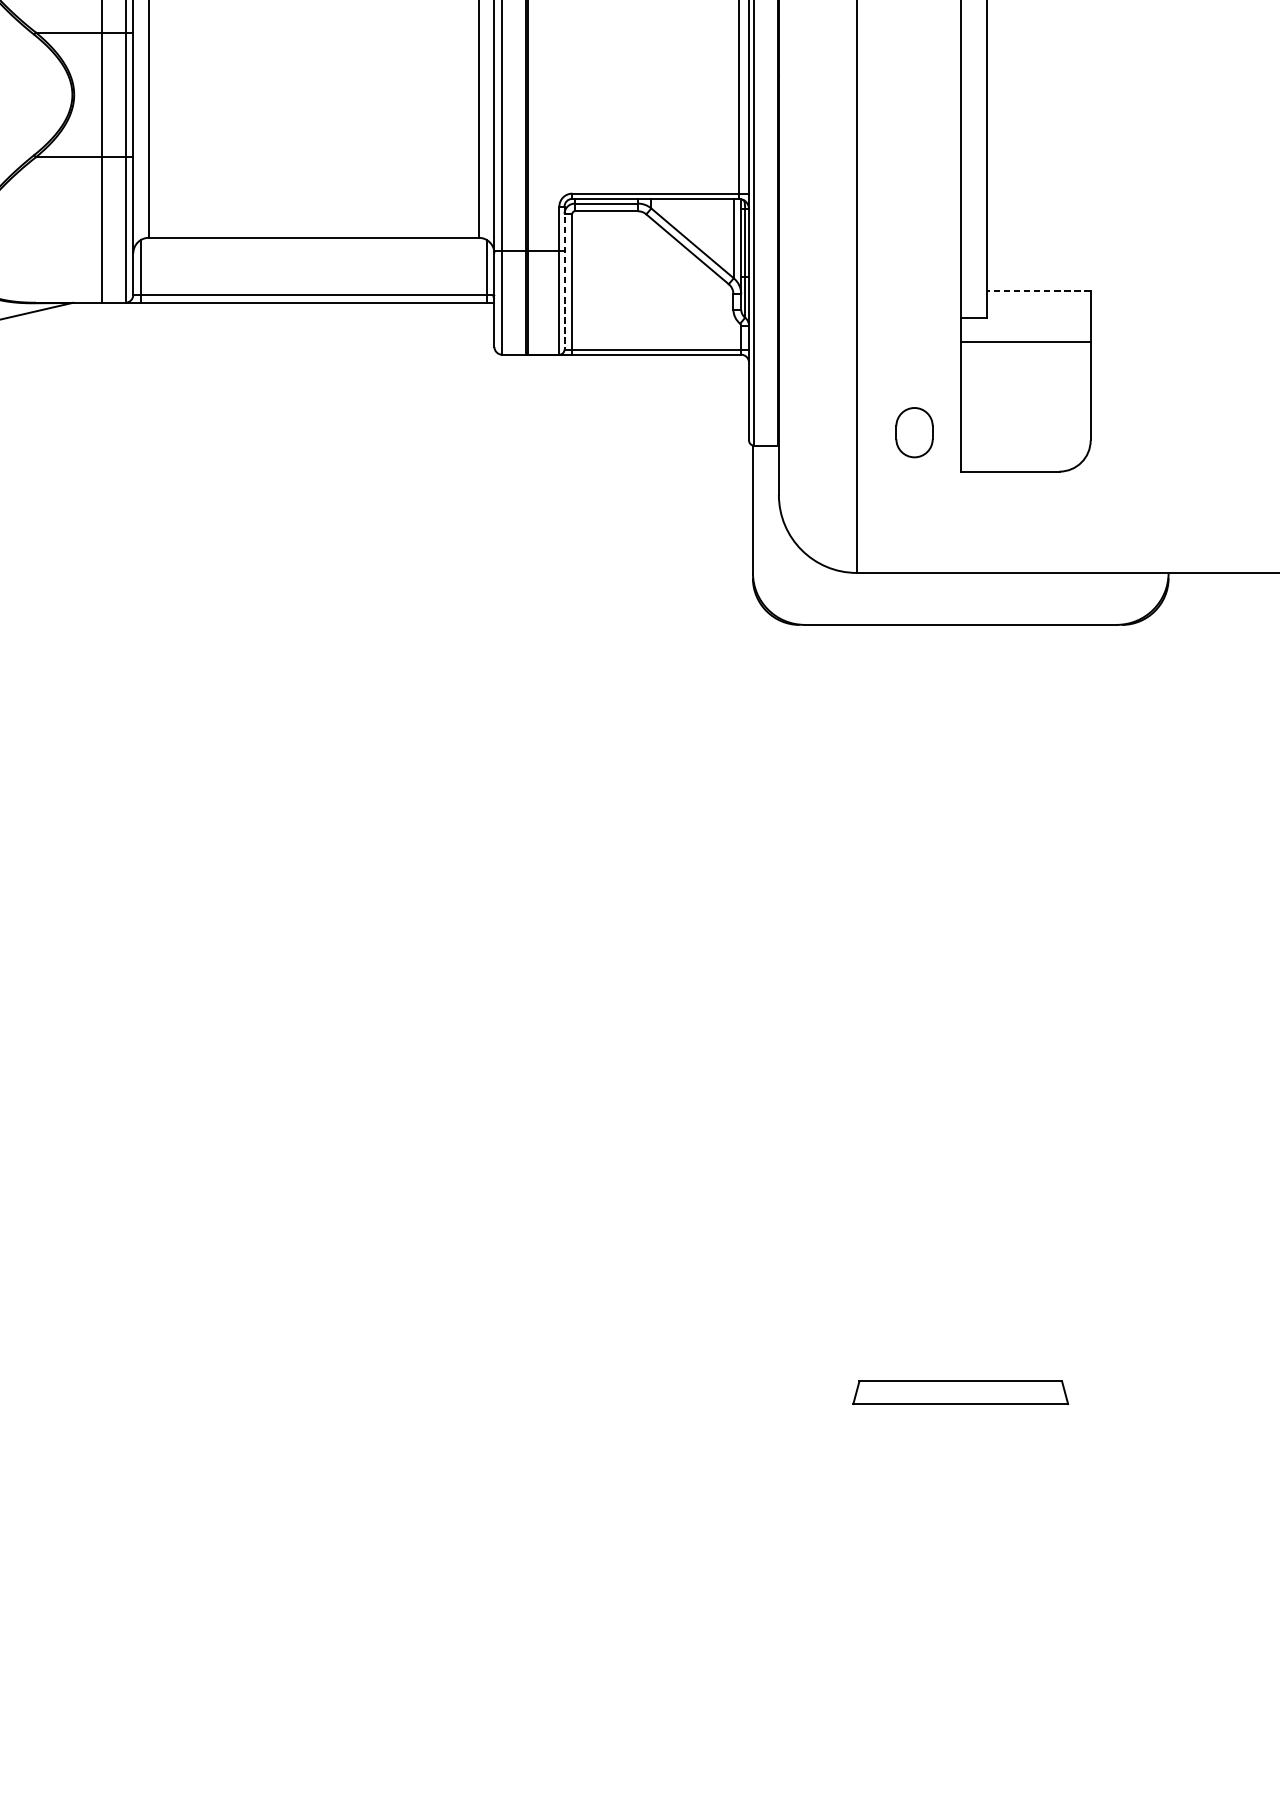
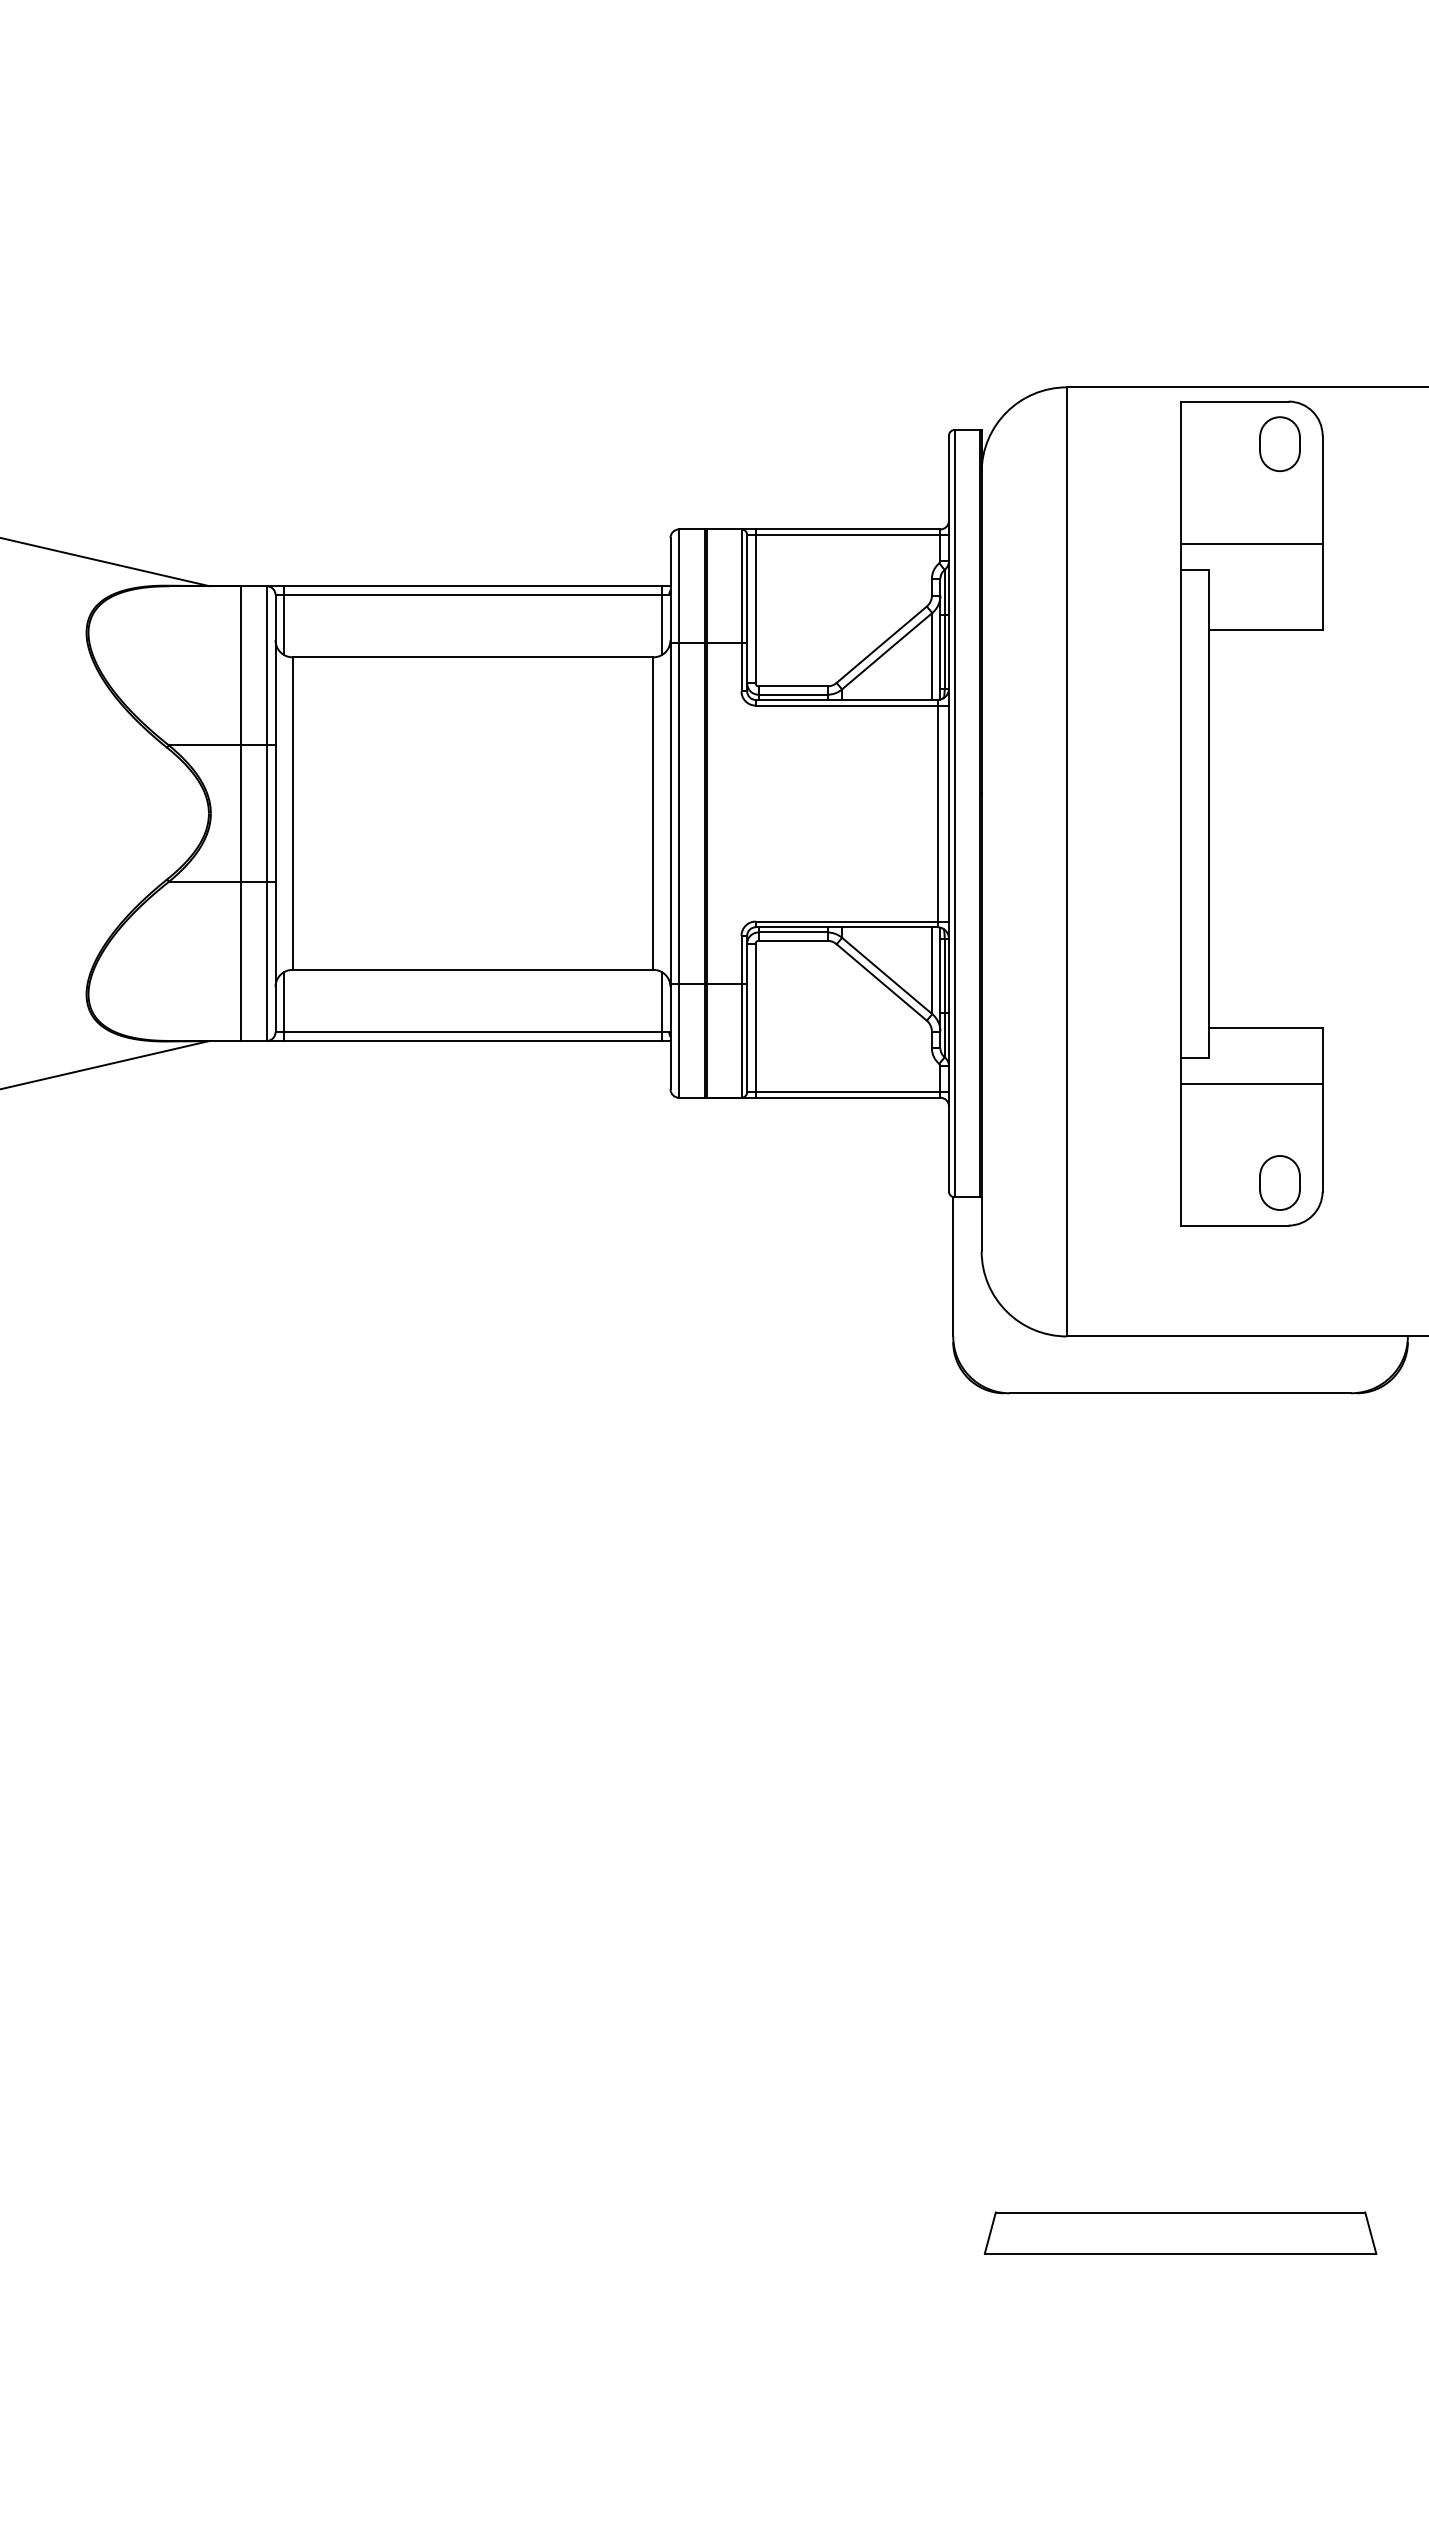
line: (564, 278) -> (747, 1014), dashed -> solid
line: (1038, 290) -> (1265, 1027), dashed -> solid
part: (914, 432) -> (1279, 1182), moved
part: (960, 1392) -> (1180, 2232), size x1.67

